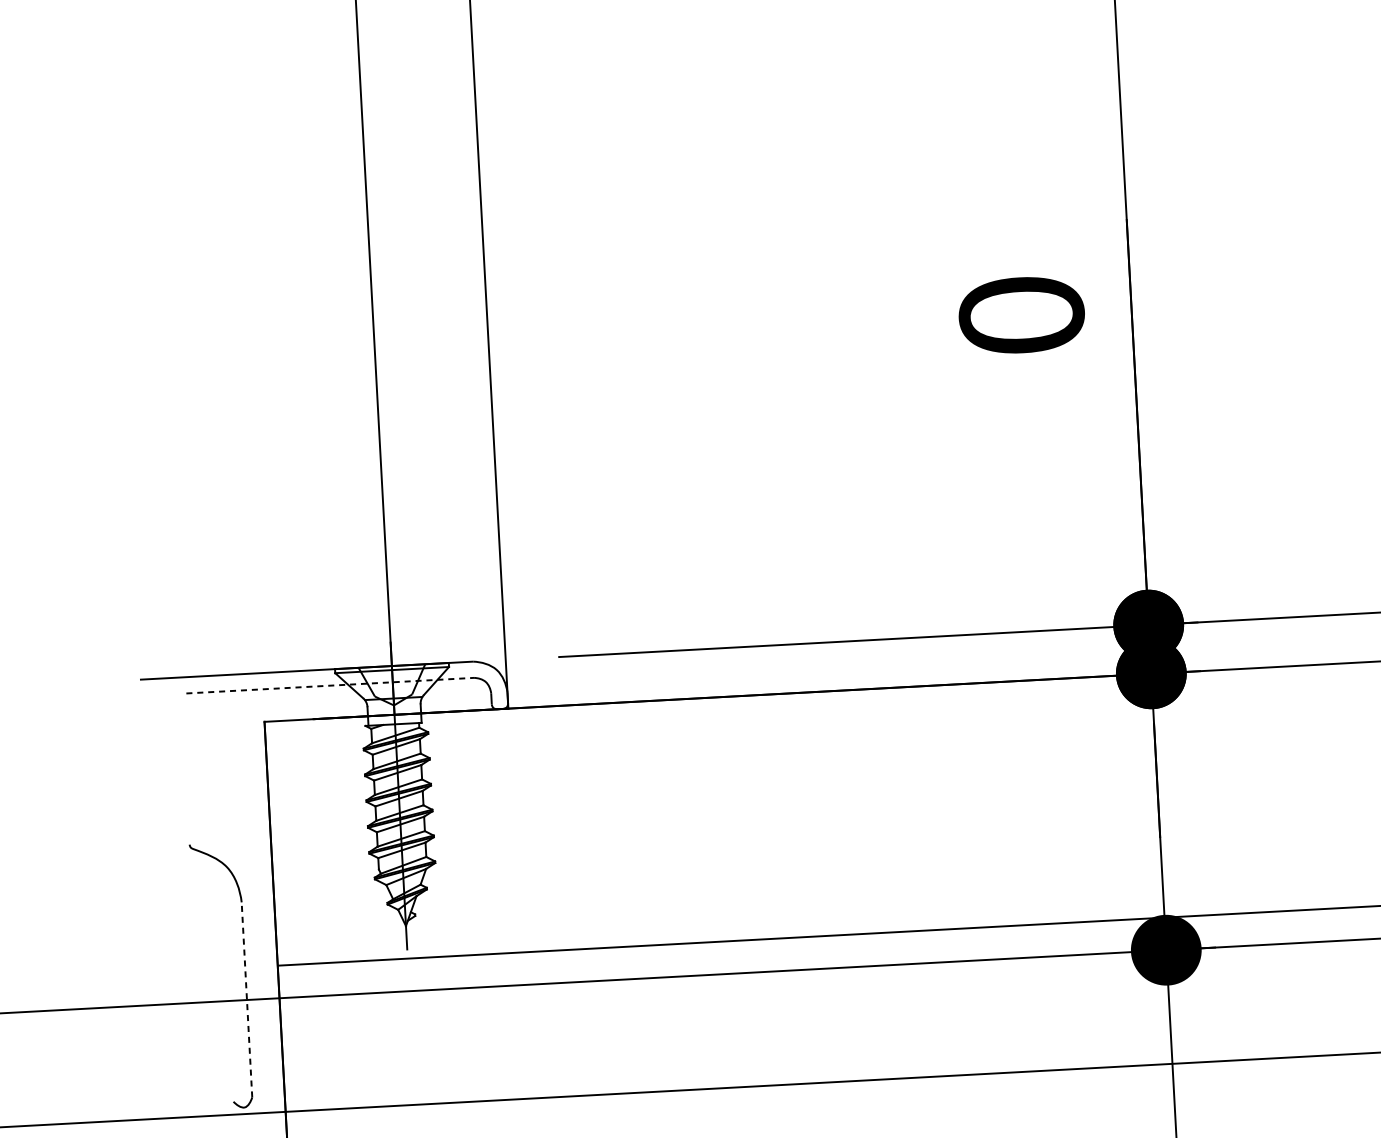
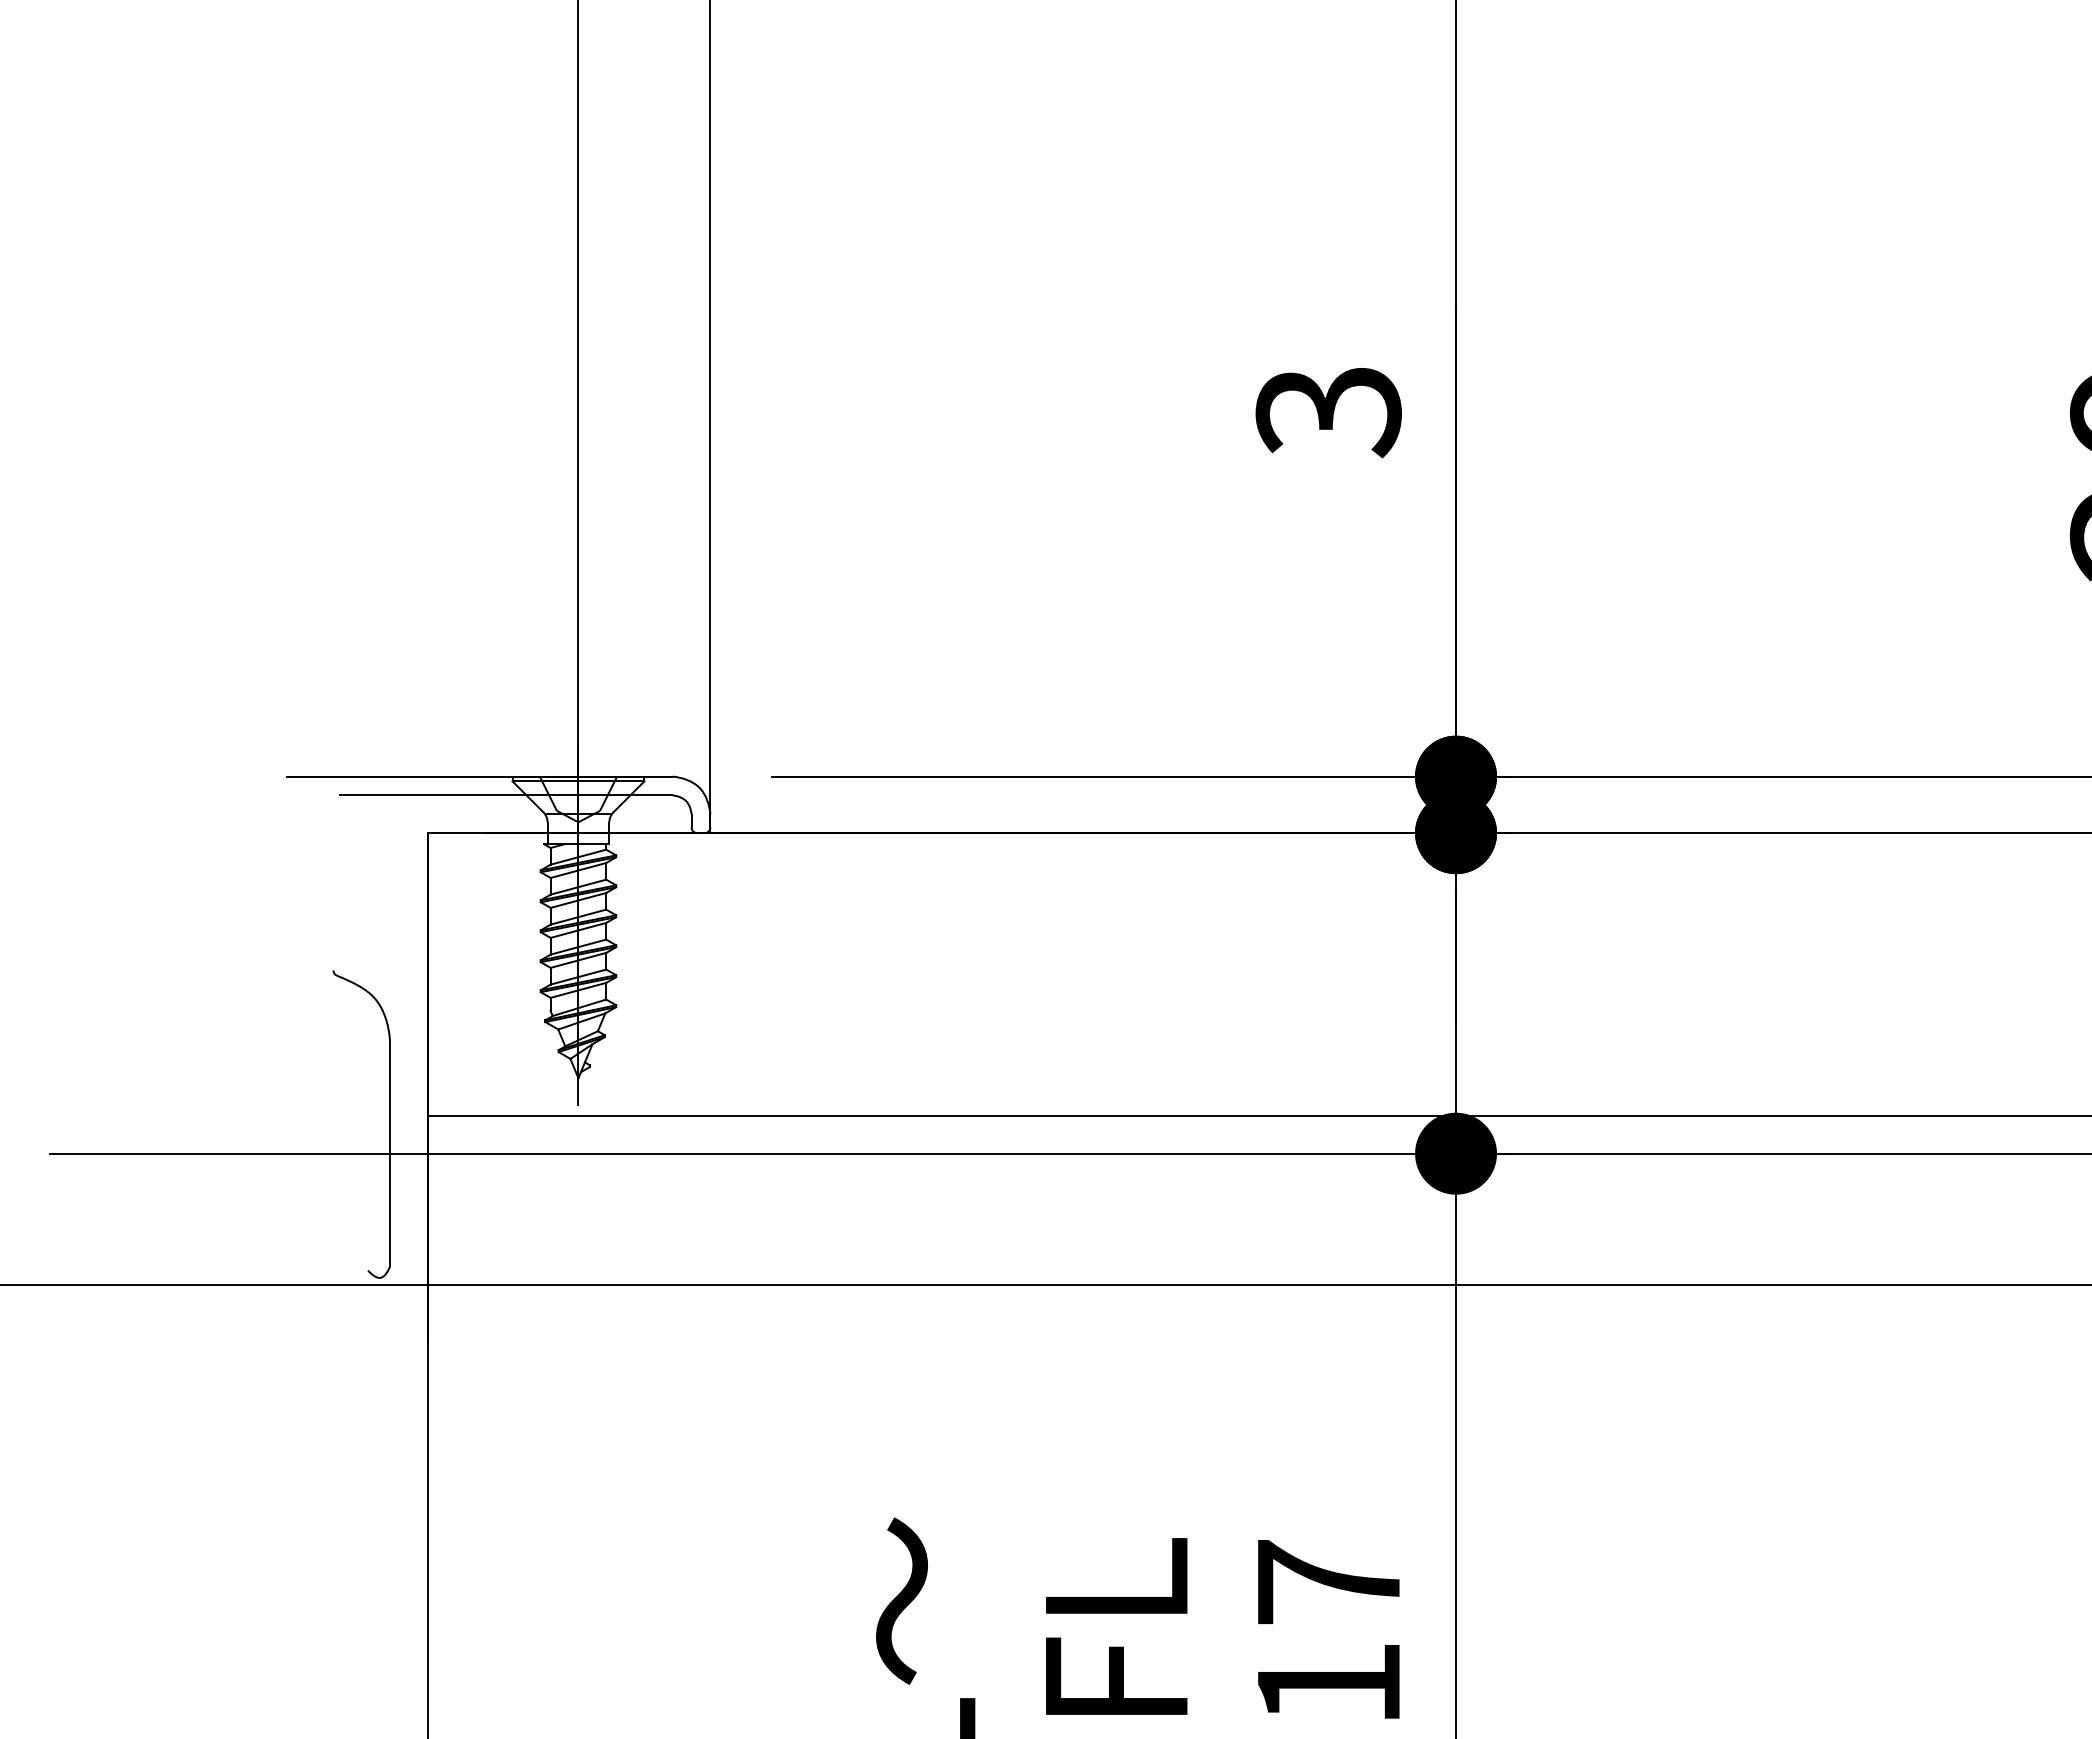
text: (1021, 317) -> (1328, 412), 0 -> 3
line: (329, 685) -> (505, 795), dashed -> solid
line: (246, 999) -> (389, 1153), dashed -> solid

